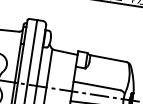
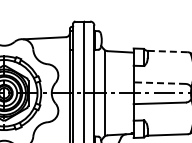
line: (108, 58) -> (167, 51), solid -> dashed
line: (96, 86) -> (159, 83), solid -> dashed

